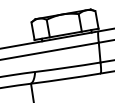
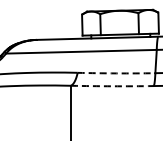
arc: (67, 67) -> (116, 73), solid -> dashed
arc: (66, 79) -> (112, 86), solid -> dashed

